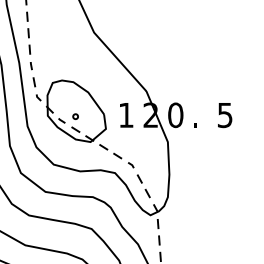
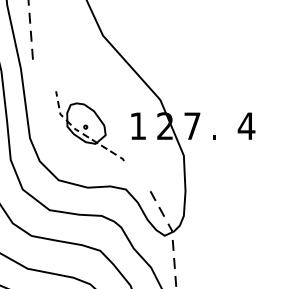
part: (82, 115) -> (90, 126), size x0.6
text: (175, 115) -> (192, 126), 0 -> 7
text: (225, 115) -> (246, 126), 5 -> 4

